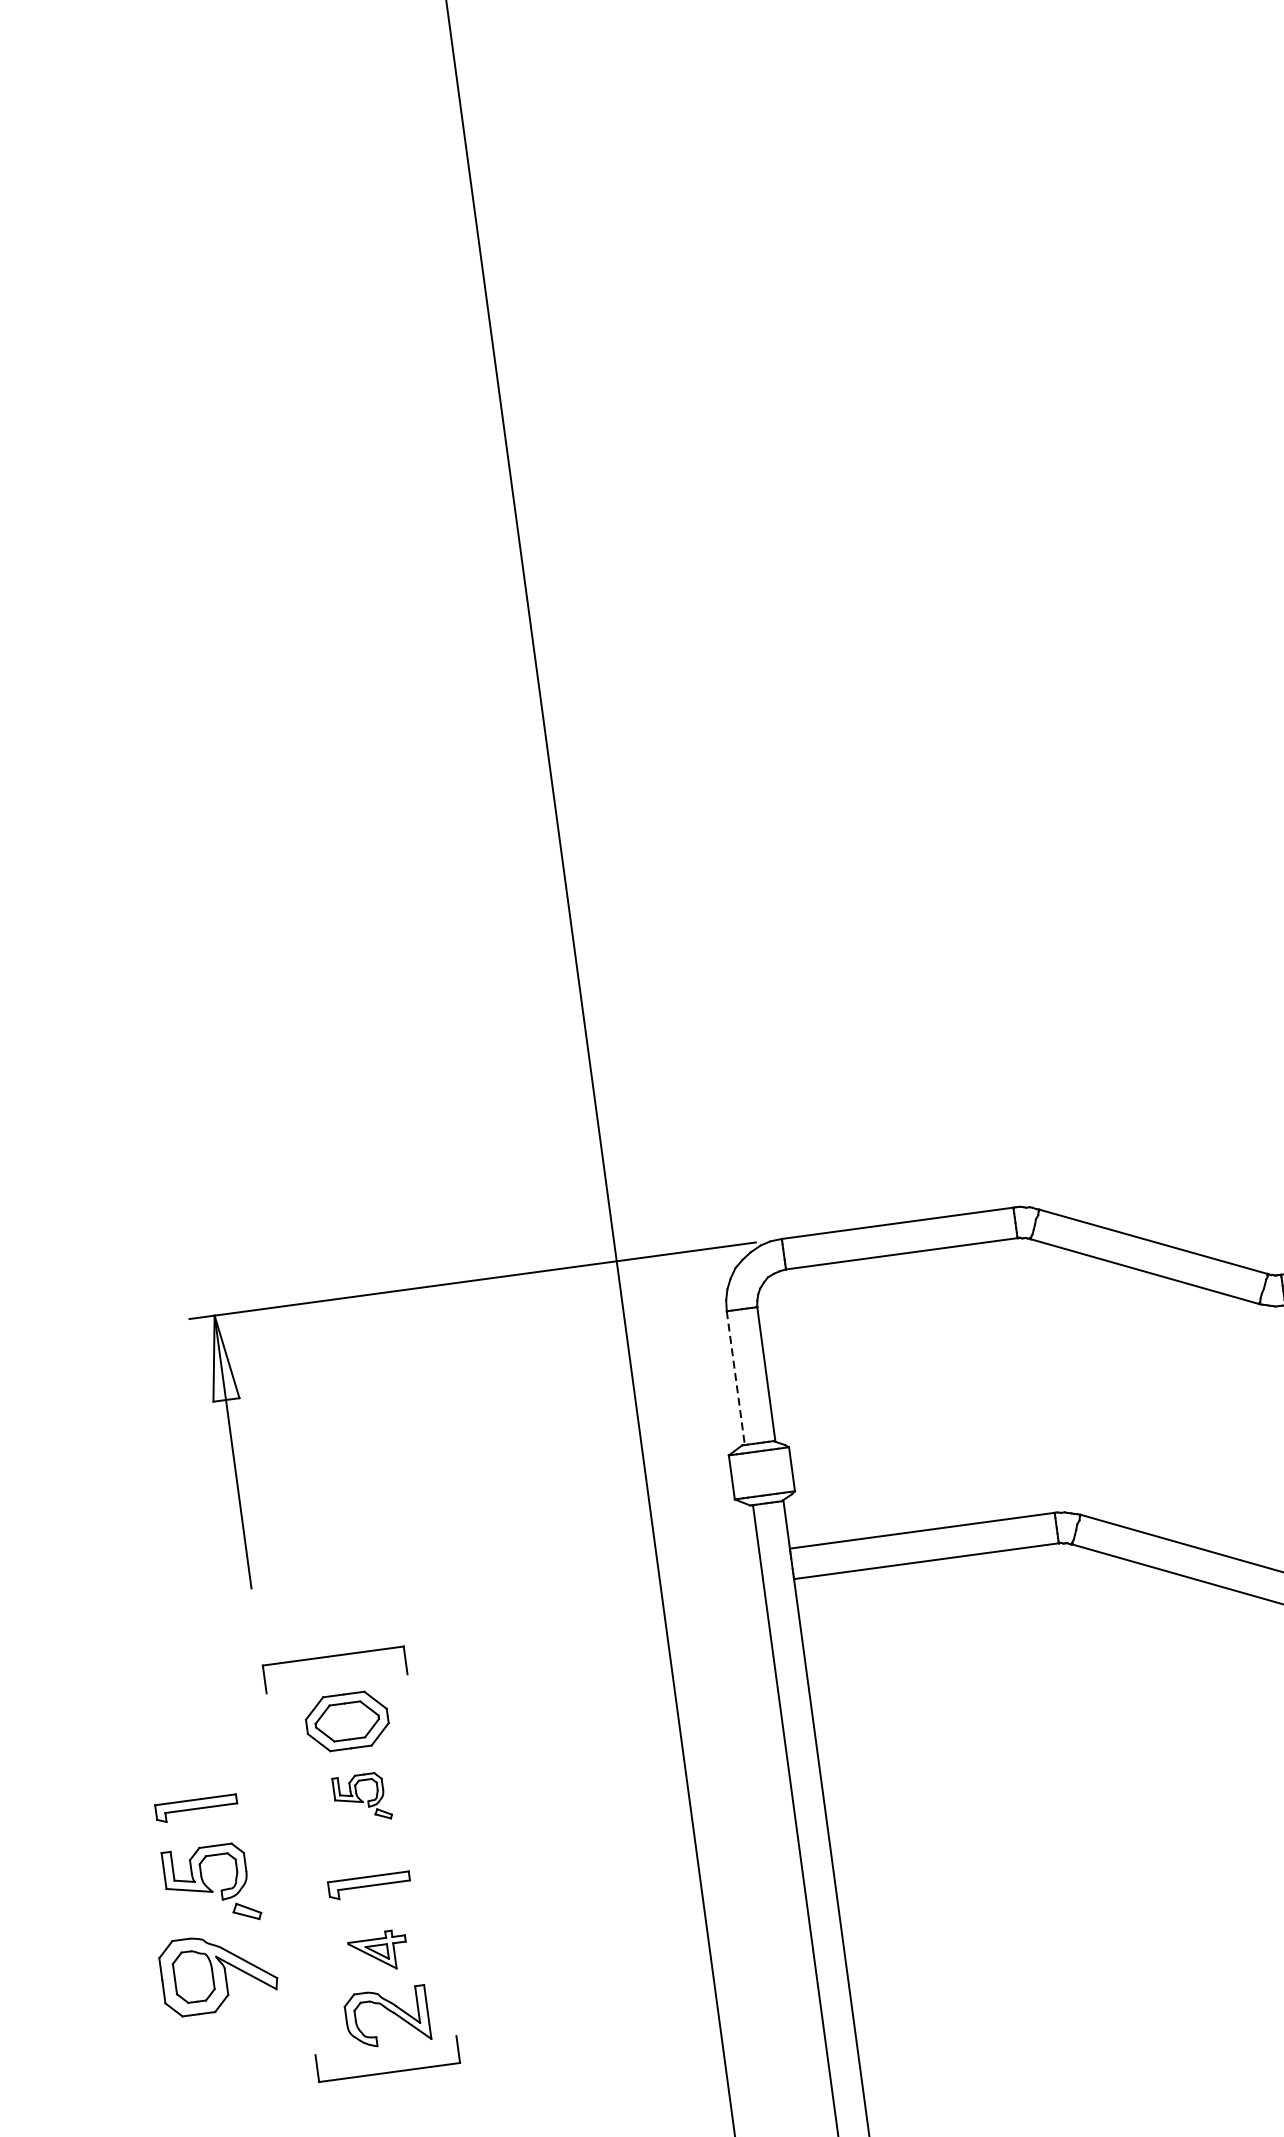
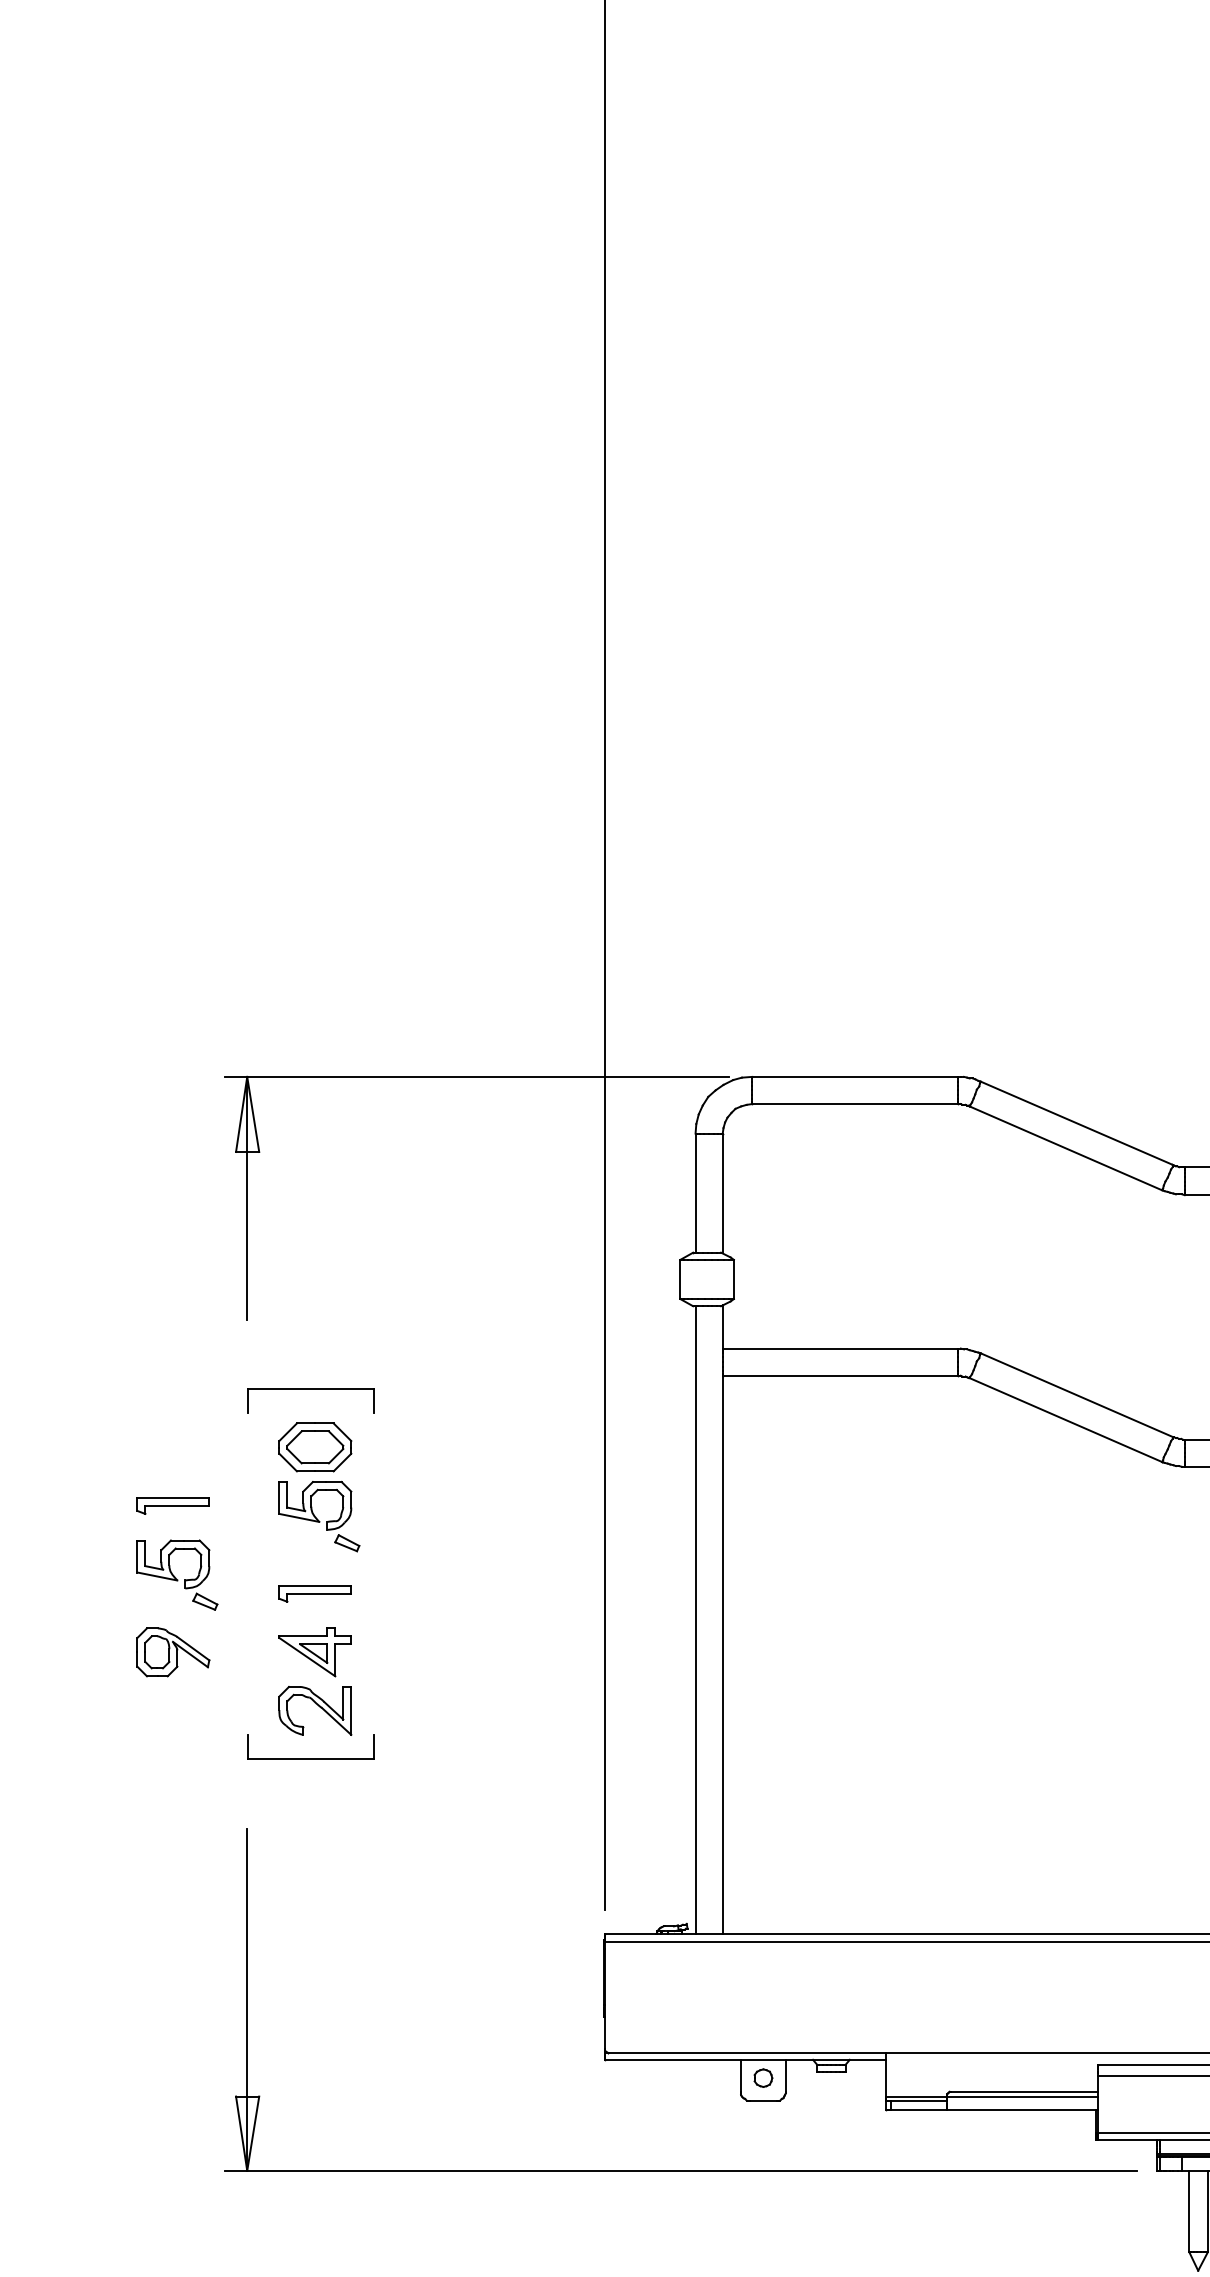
line: (735, 1378) -> (695, 1193), dashed -> solid
part: (362, 1798) -> (319, 1516), size x1.67
part: (377, 1951) -> (314, 1652), size x1.43
part: (219, 1973) -> (173, 1652), size x0.71

